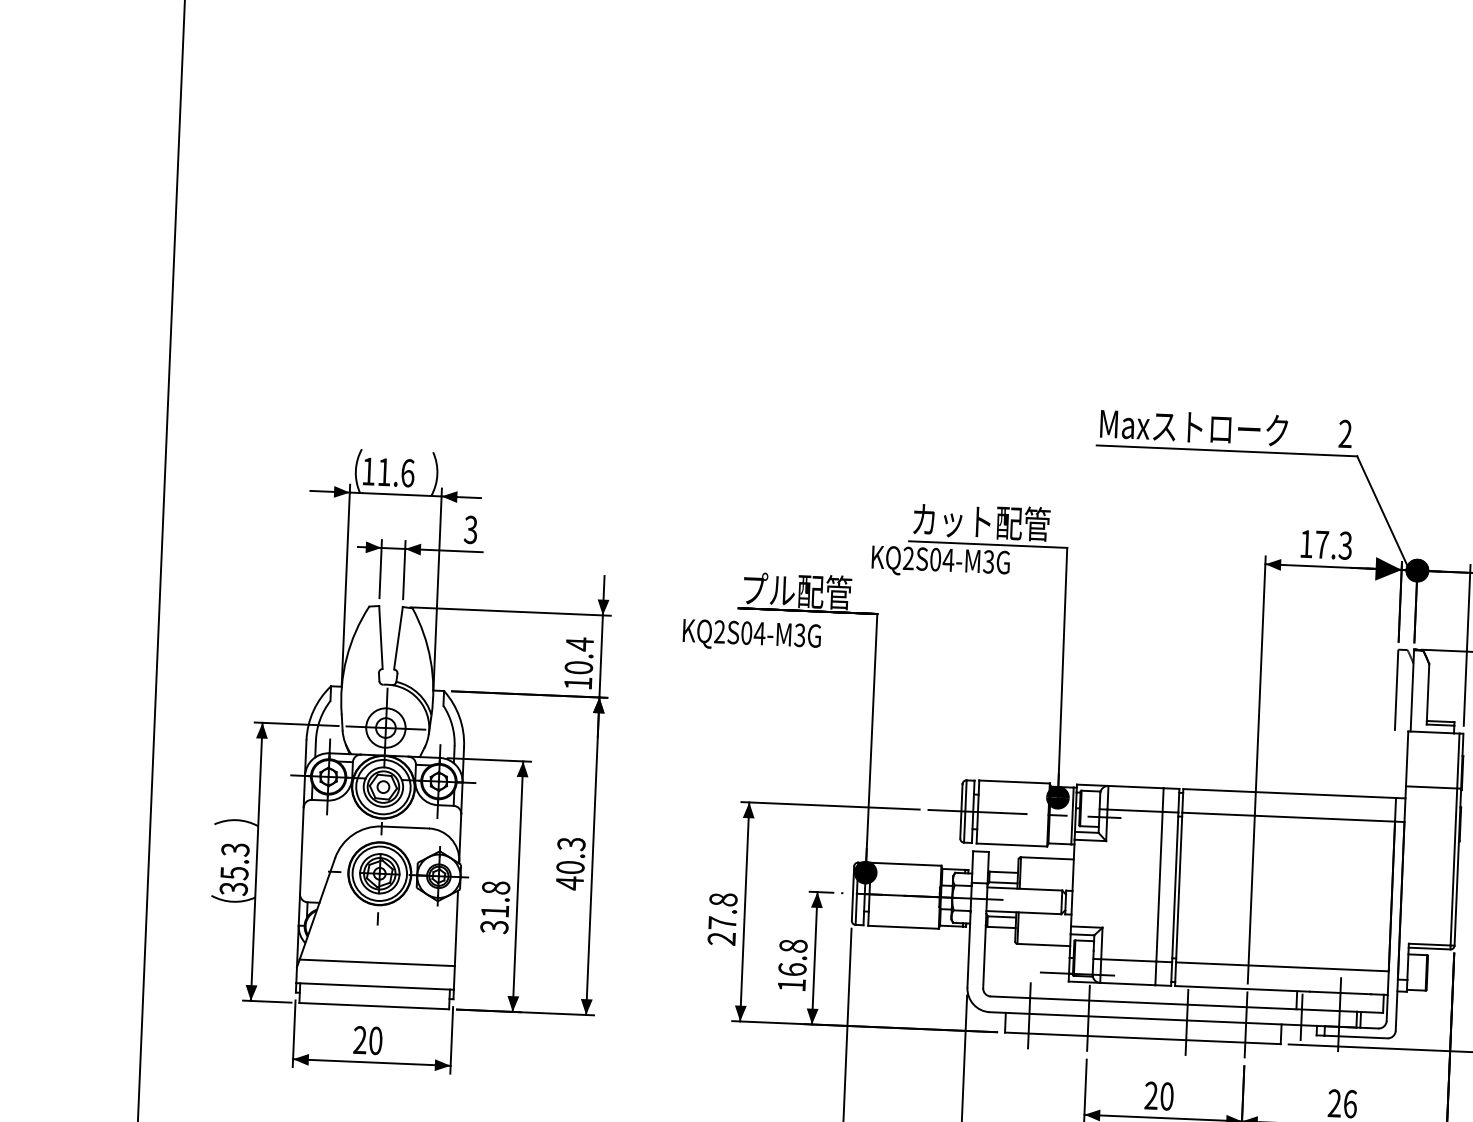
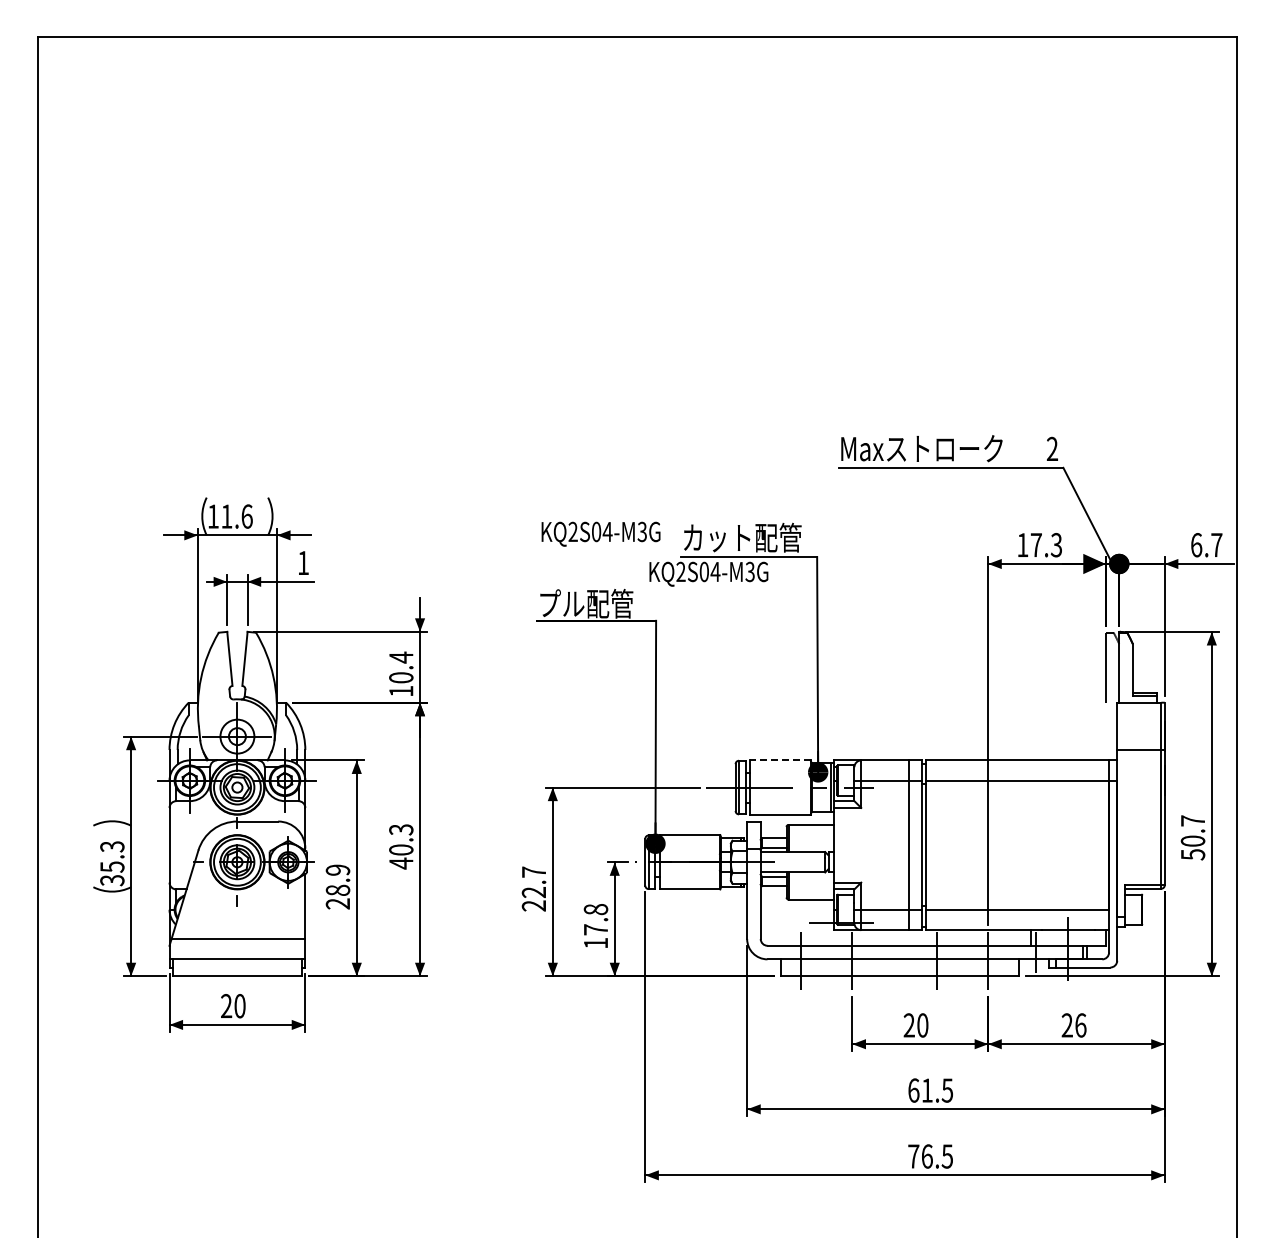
text: (469, 529) -> (302, 562), 3 -> 1
text: (751, 635) -> (600, 533), moved
line: (1013, 782) -> (779, 760), solid -> dashed
text: (494, 906) -> (337, 886), 31.8 -> 28.9
text: (722, 911) -> (533, 882), 27.8 -> 22.7
text: (791, 969) -> (595, 929), 16.8 -> 17.8

